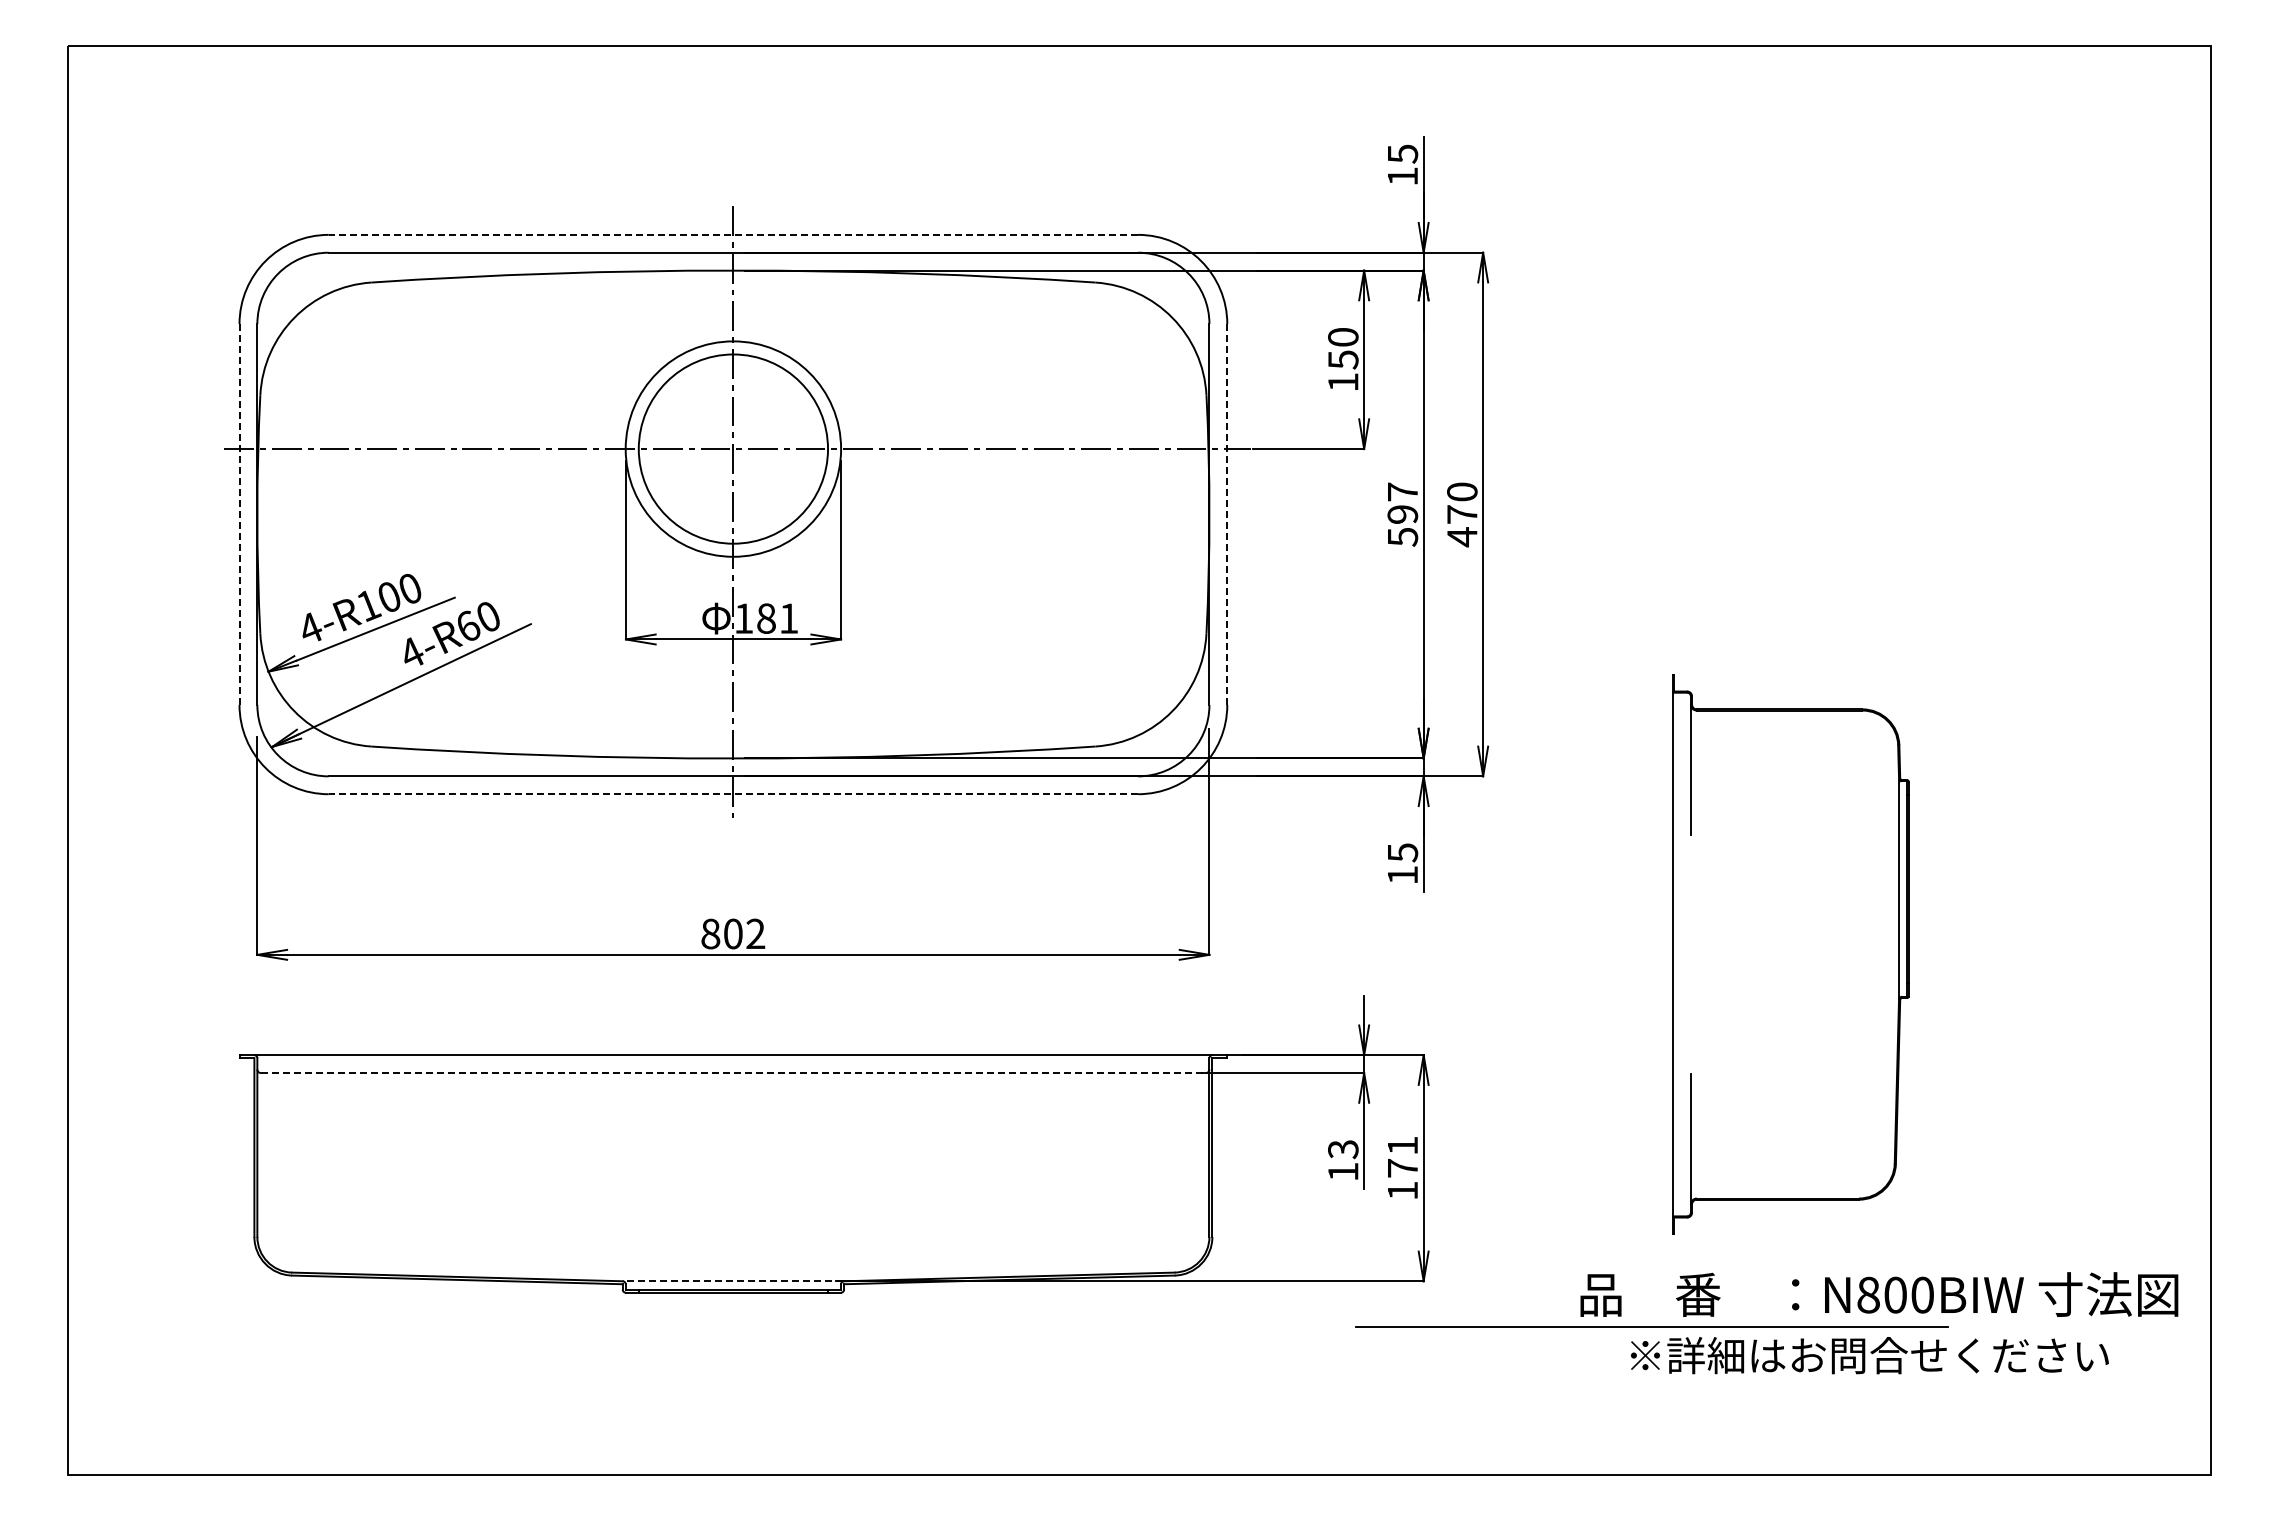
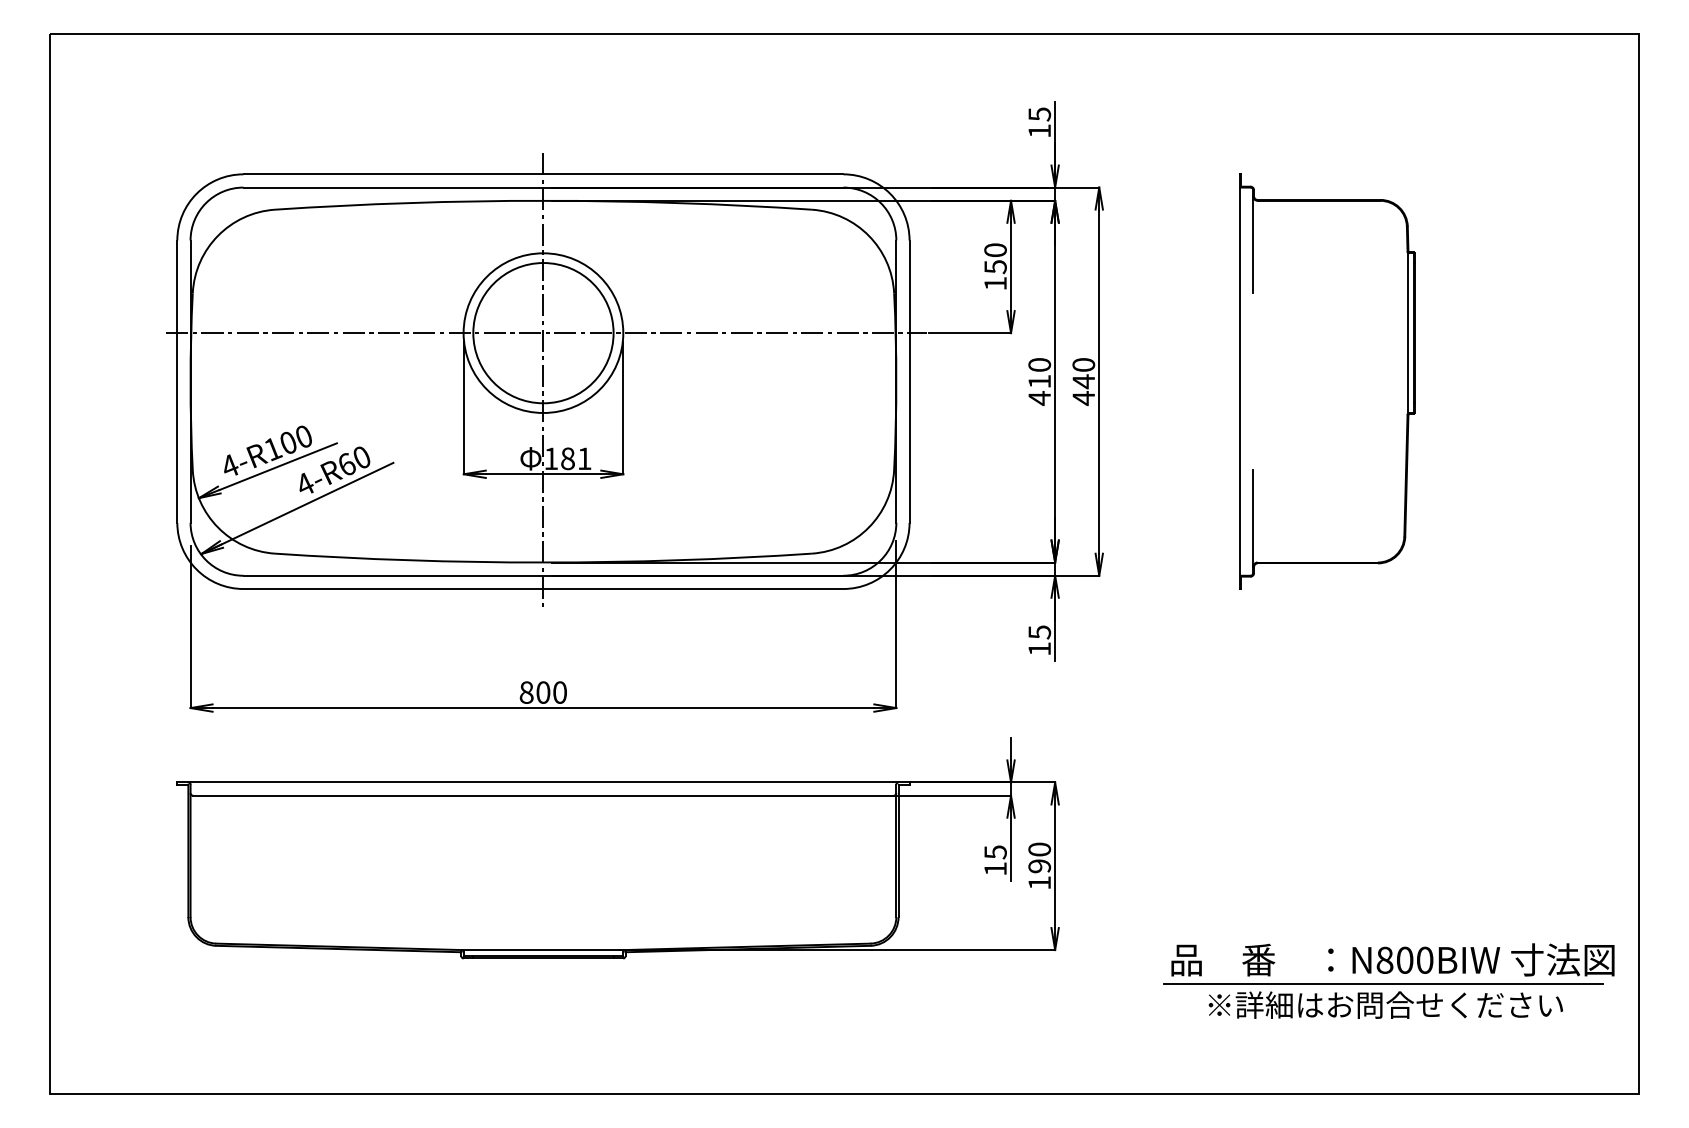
line: (733, 234) -> (543, 174), dashed -> solid
line: (239, 514) -> (177, 381), dashed -> solid
text: (1402, 514) -> (1039, 381), 597 -> 410
text: (1462, 514) -> (1083, 381), 470 -> 440
line: (1227, 515) -> (909, 382), dashed -> solid
line: (733, 794) -> (543, 589), dashed -> solid
text: (755, 933) -> (559, 692), 802 -> 800
part: (1790, 954) -> (1327, 381), moved
line: (733, 1073) -> (543, 796), dashed -> solid
text: (1343, 1149) -> (995, 852), 13 -> 15
text: (1402, 1156) -> (1039, 857), 171 -> 190
line: (732, 1281) -> (542, 950), dashed -> solid
line: (1651, 1326) -> (1383, 983), moved

